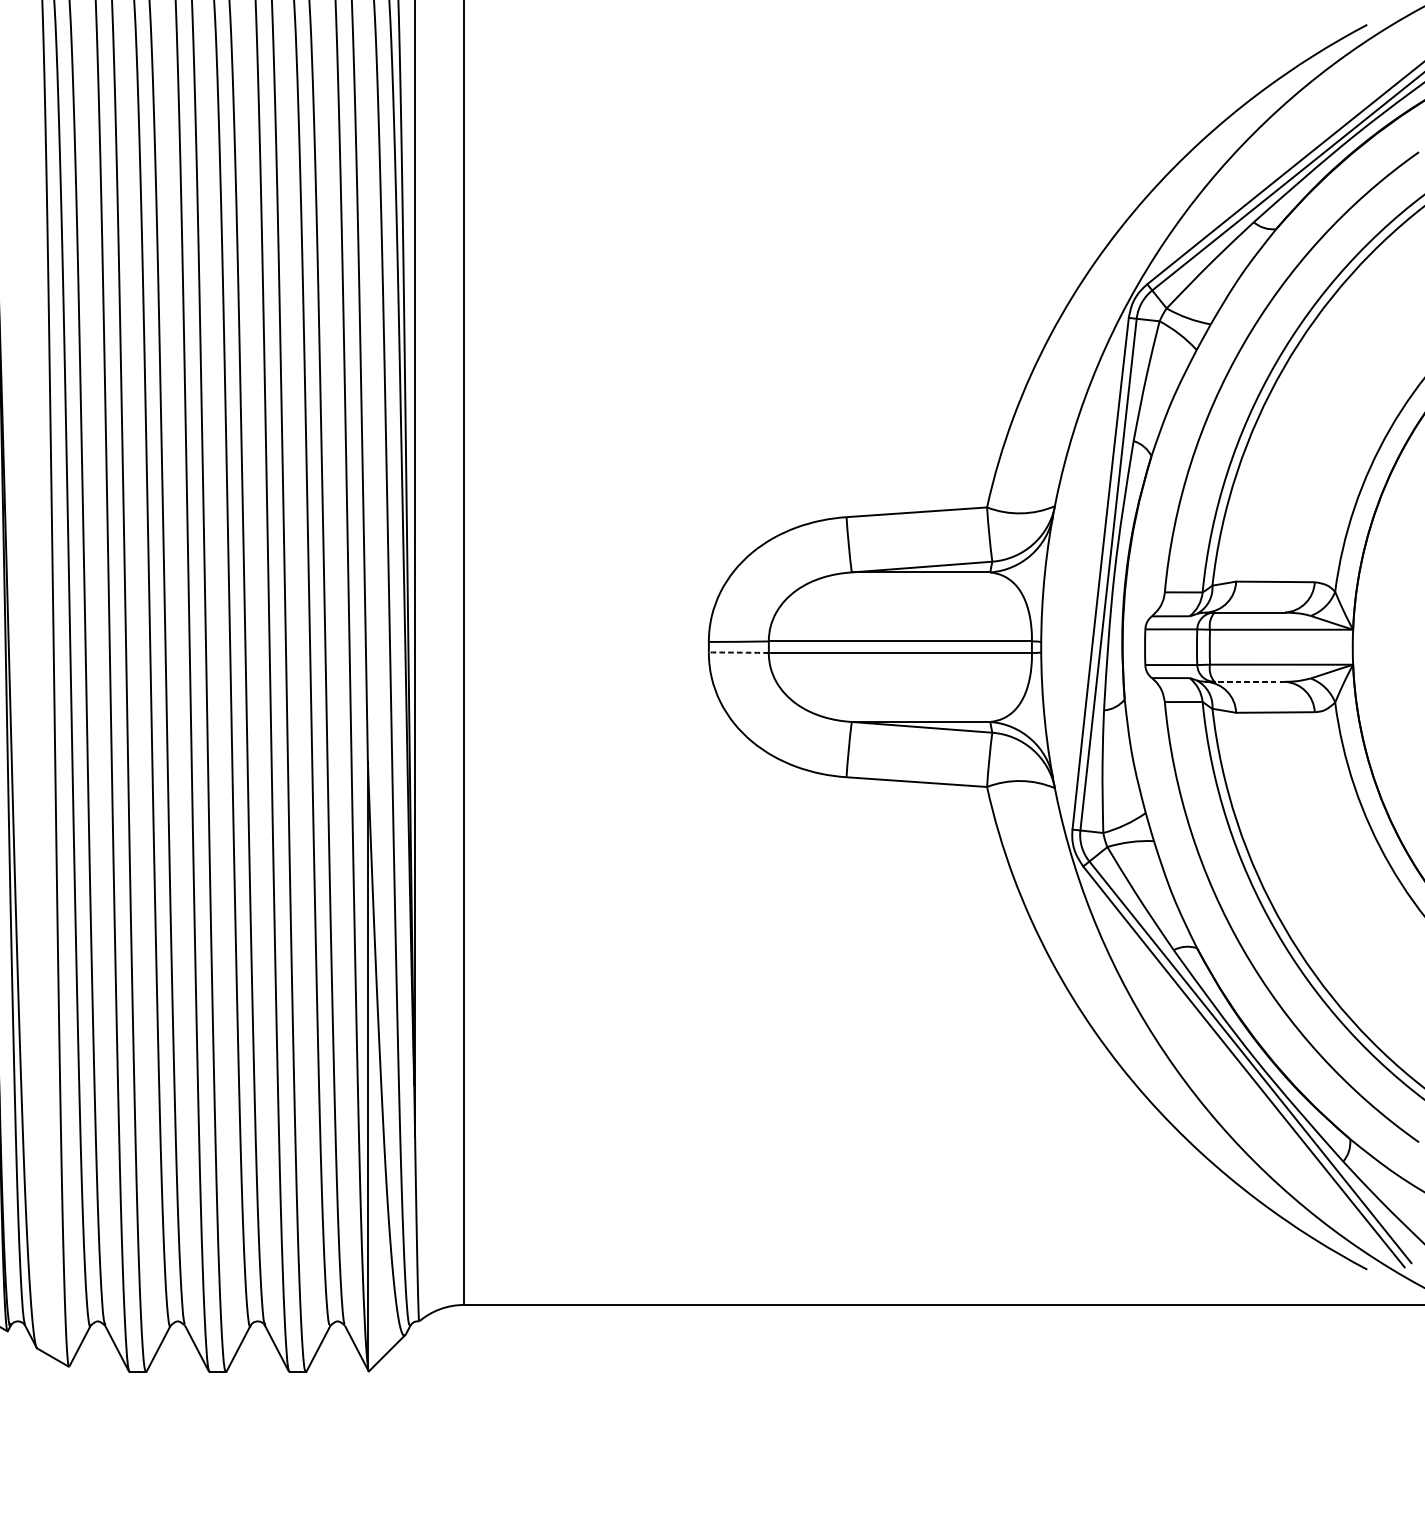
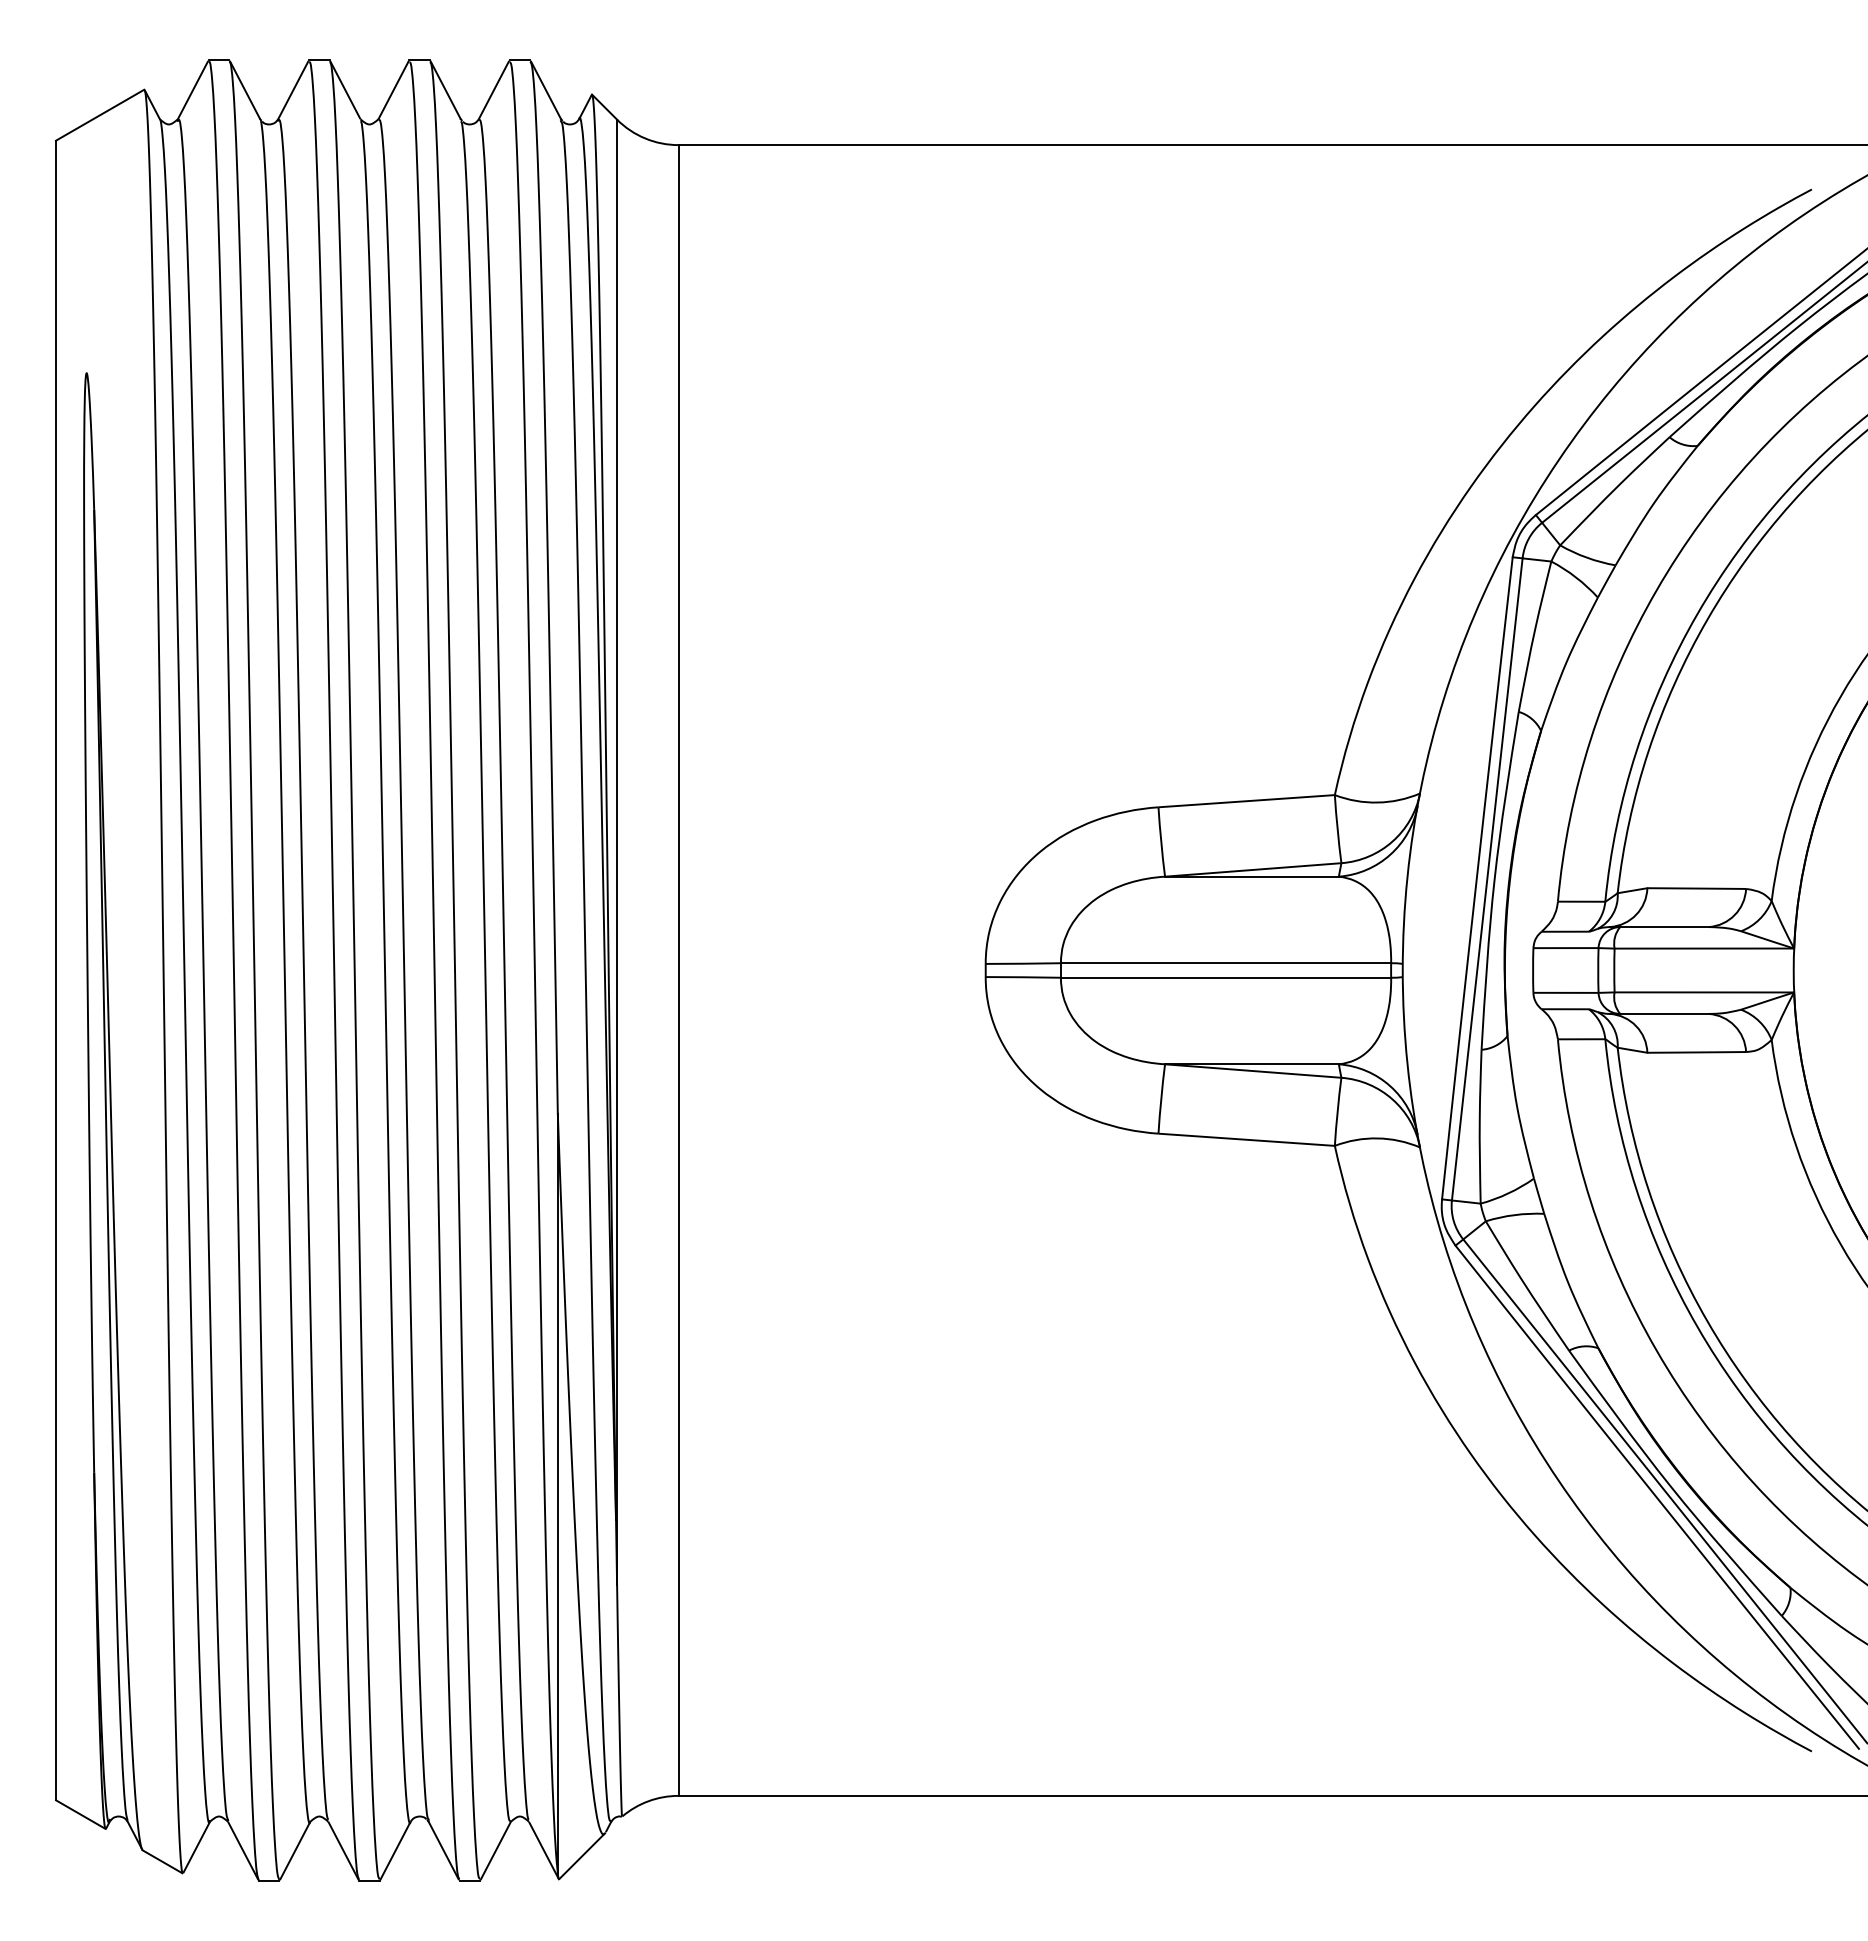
arc: (738, 652) -> (1023, 977), dashed -> solid
line: (1249, 681) -> (1664, 1013), dashed -> solid

